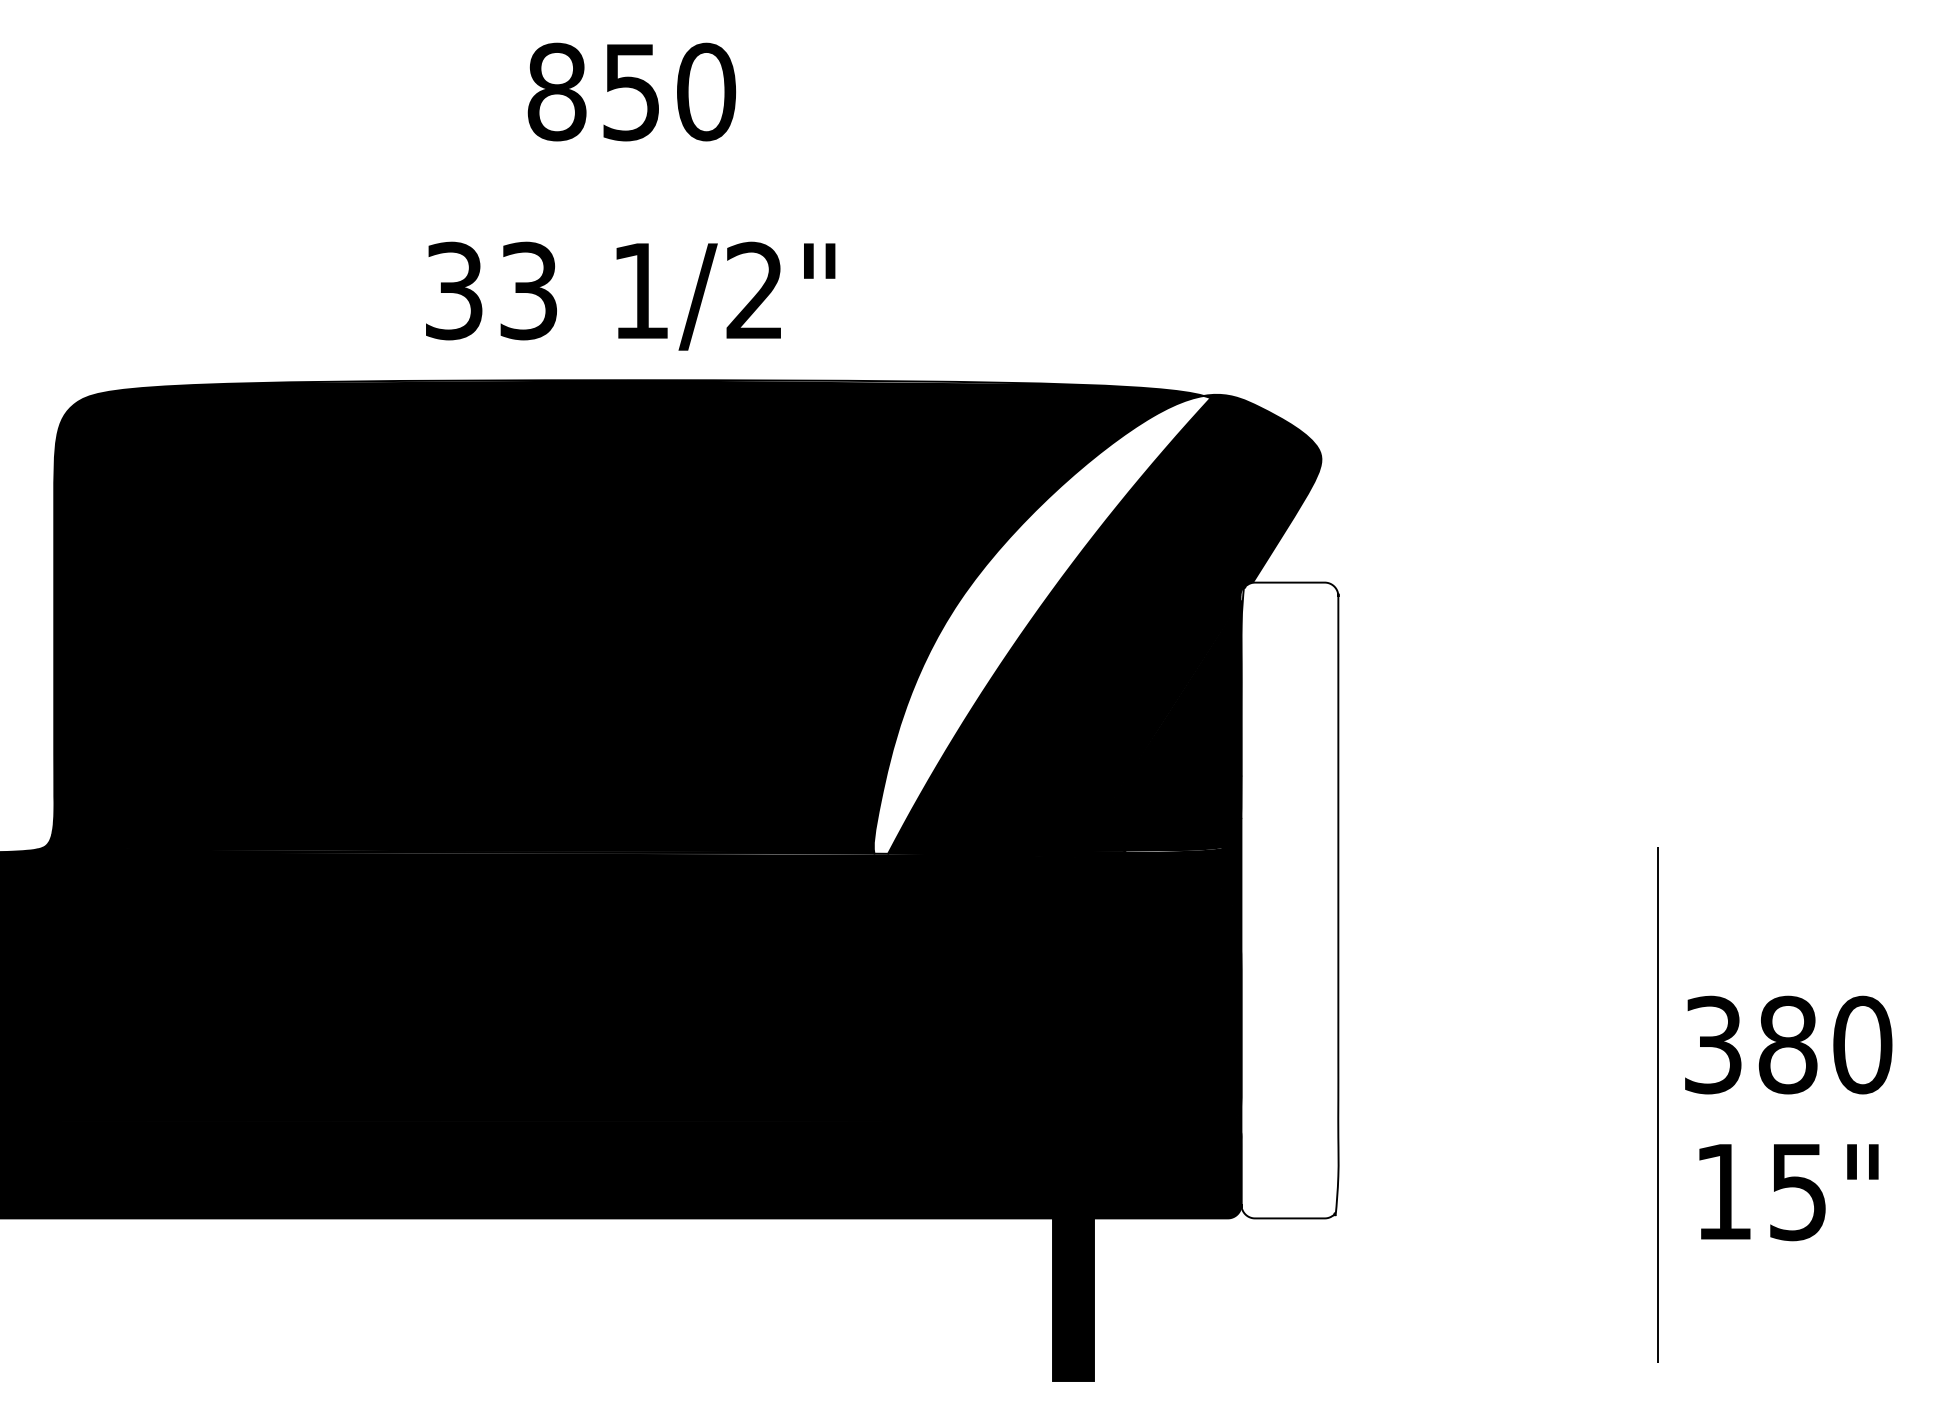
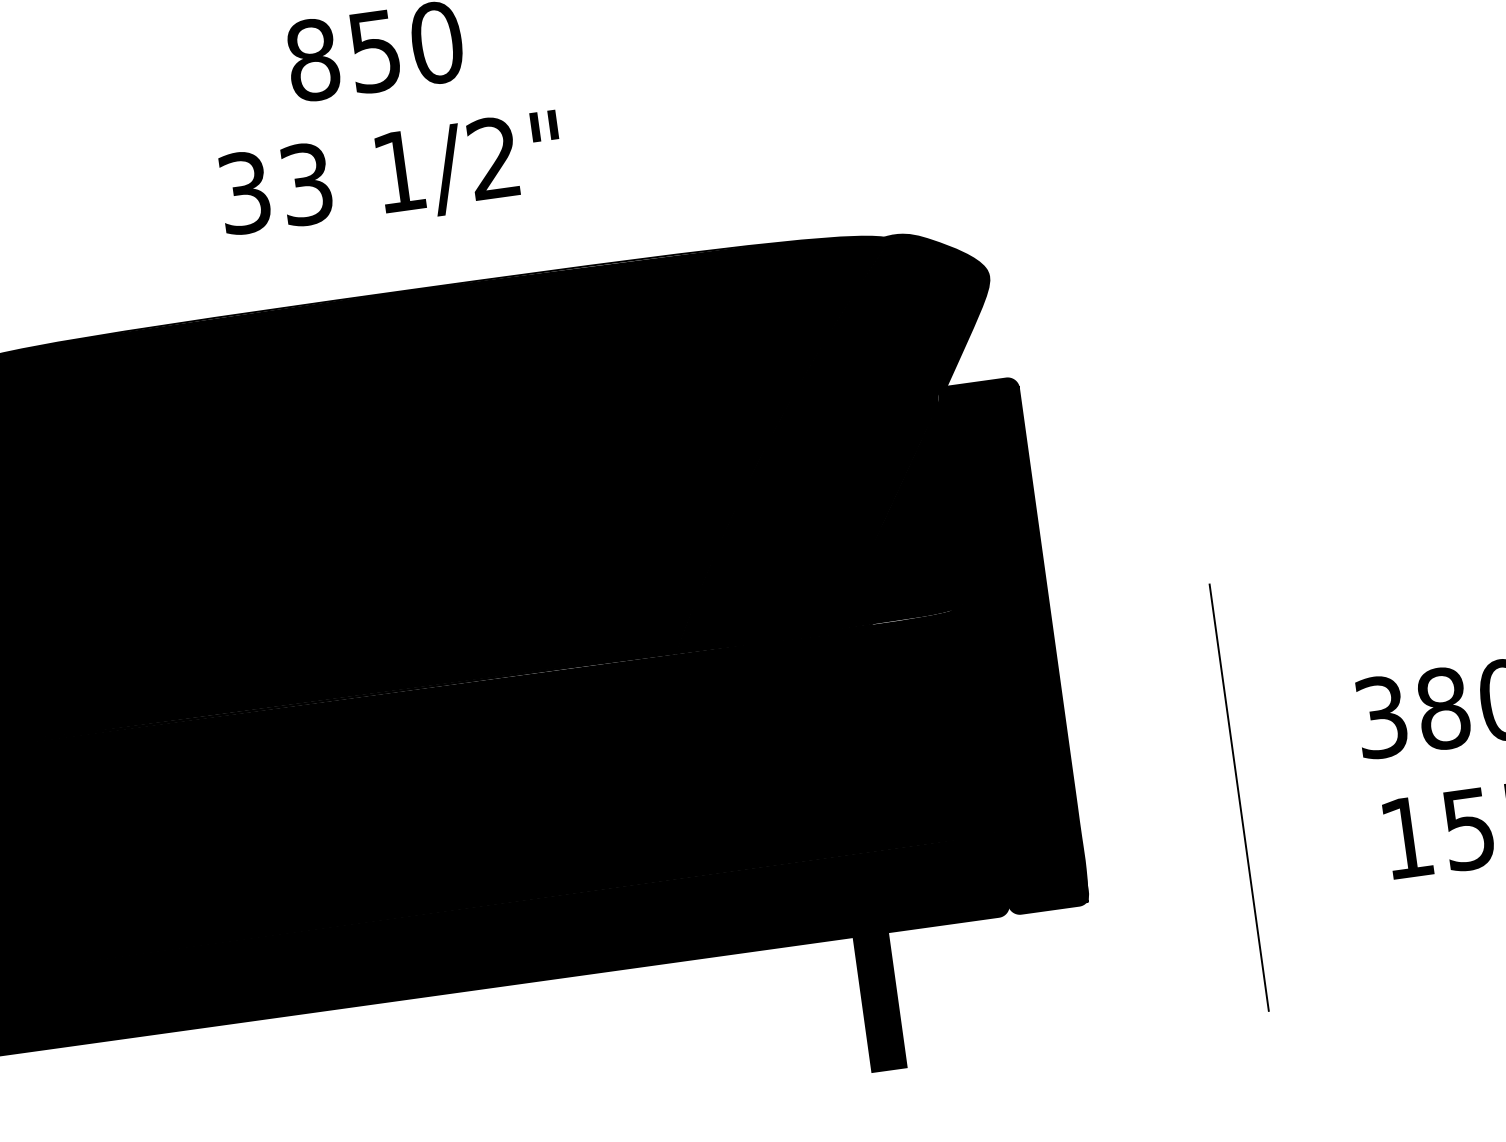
text: (630, 295) -> (391, 176), moved
fill: (1041, 624) -> (776, 445), added
fill: (1289, 900) -> (1013, 646), added
line: (1657, 1104) -> (1238, 797), moved

